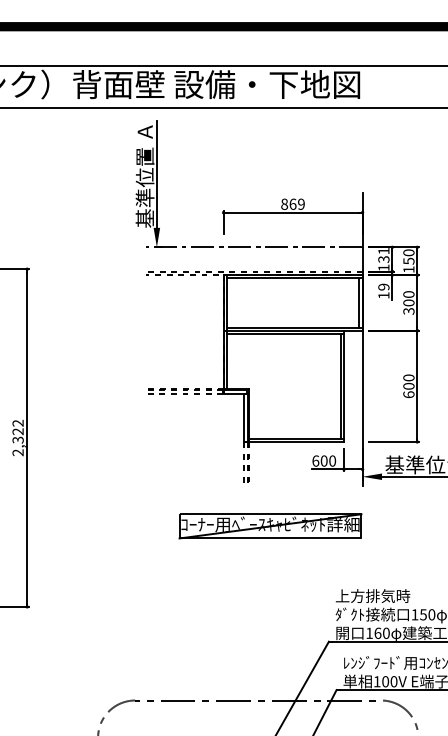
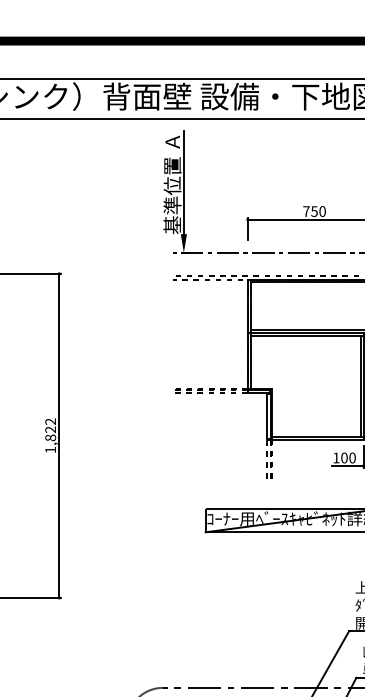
text: (292, 203) -> (314, 210), 869 -> 750
text: (17, 446) -> (50, 444), 2,322 -> 1,822
text: (315, 460) -> (336, 457), 600 -> 100

